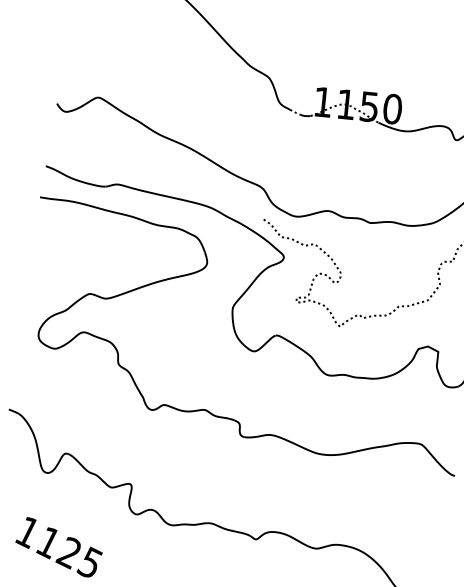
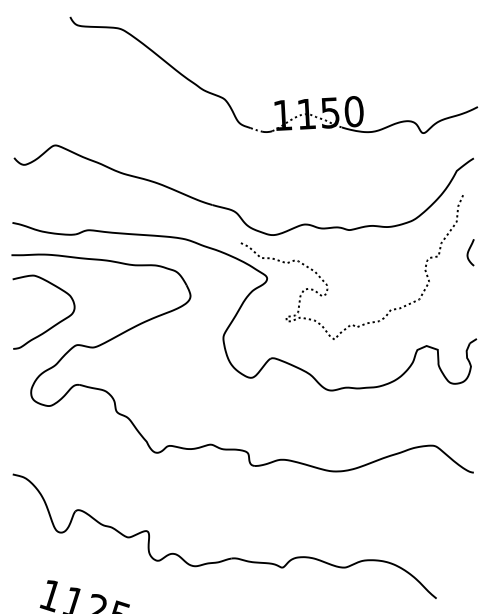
curve: (68, 272) -> (51, 326), added

